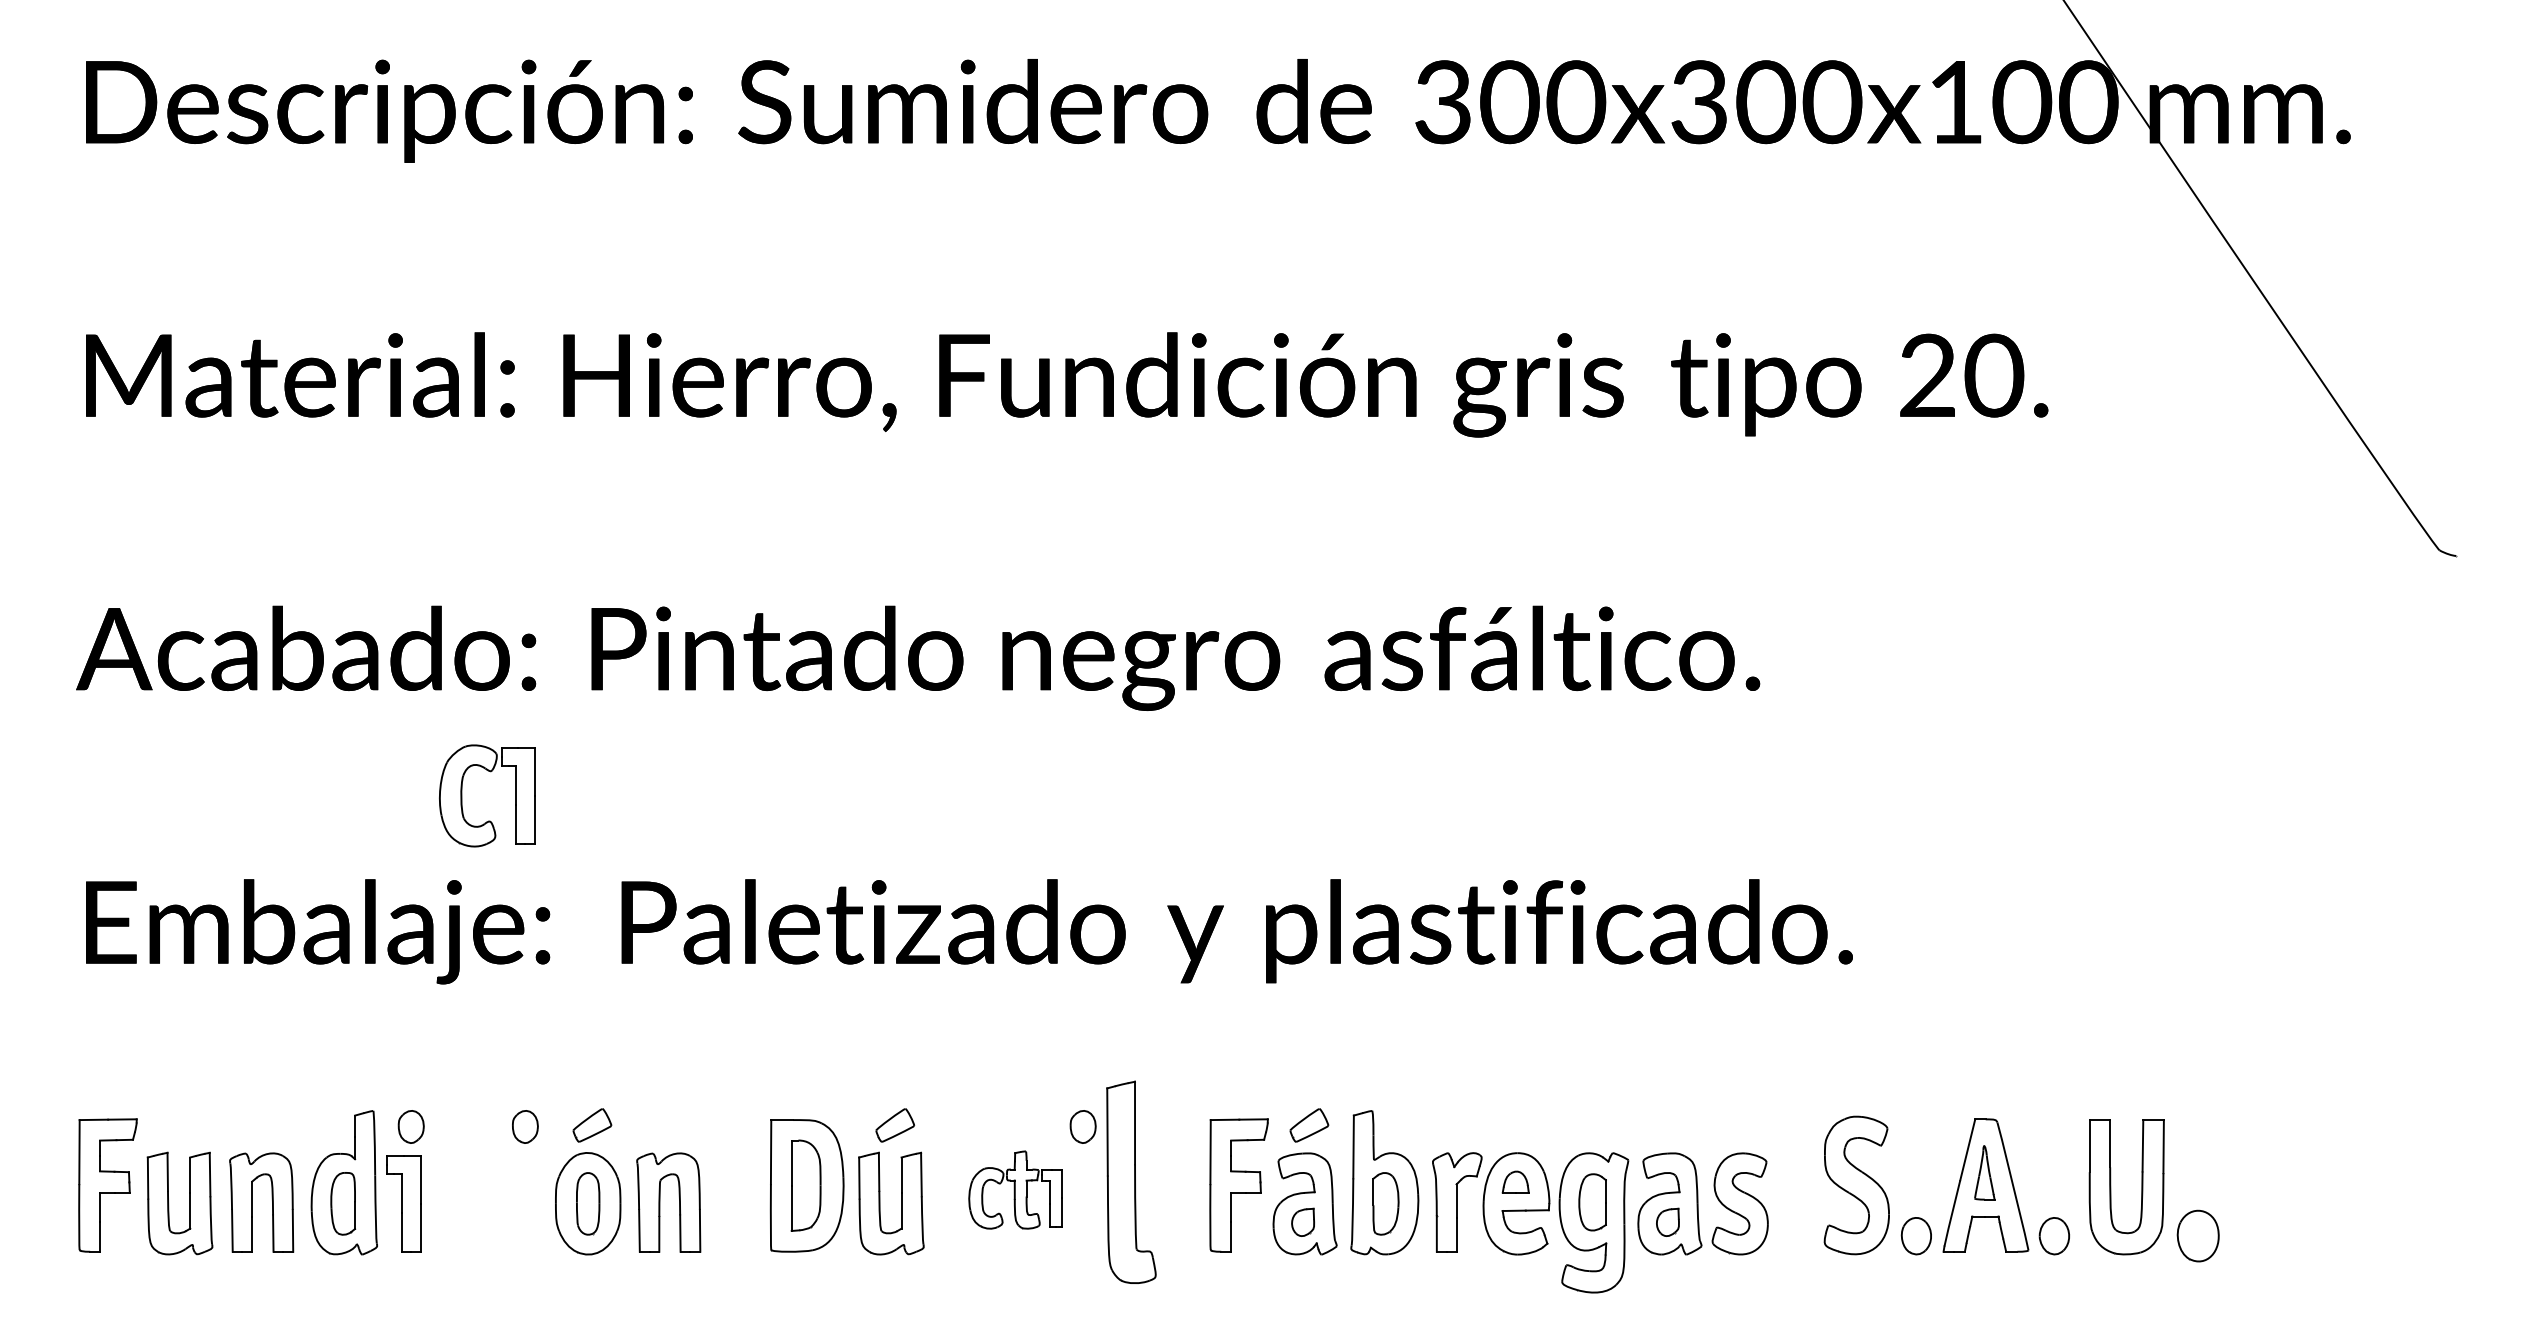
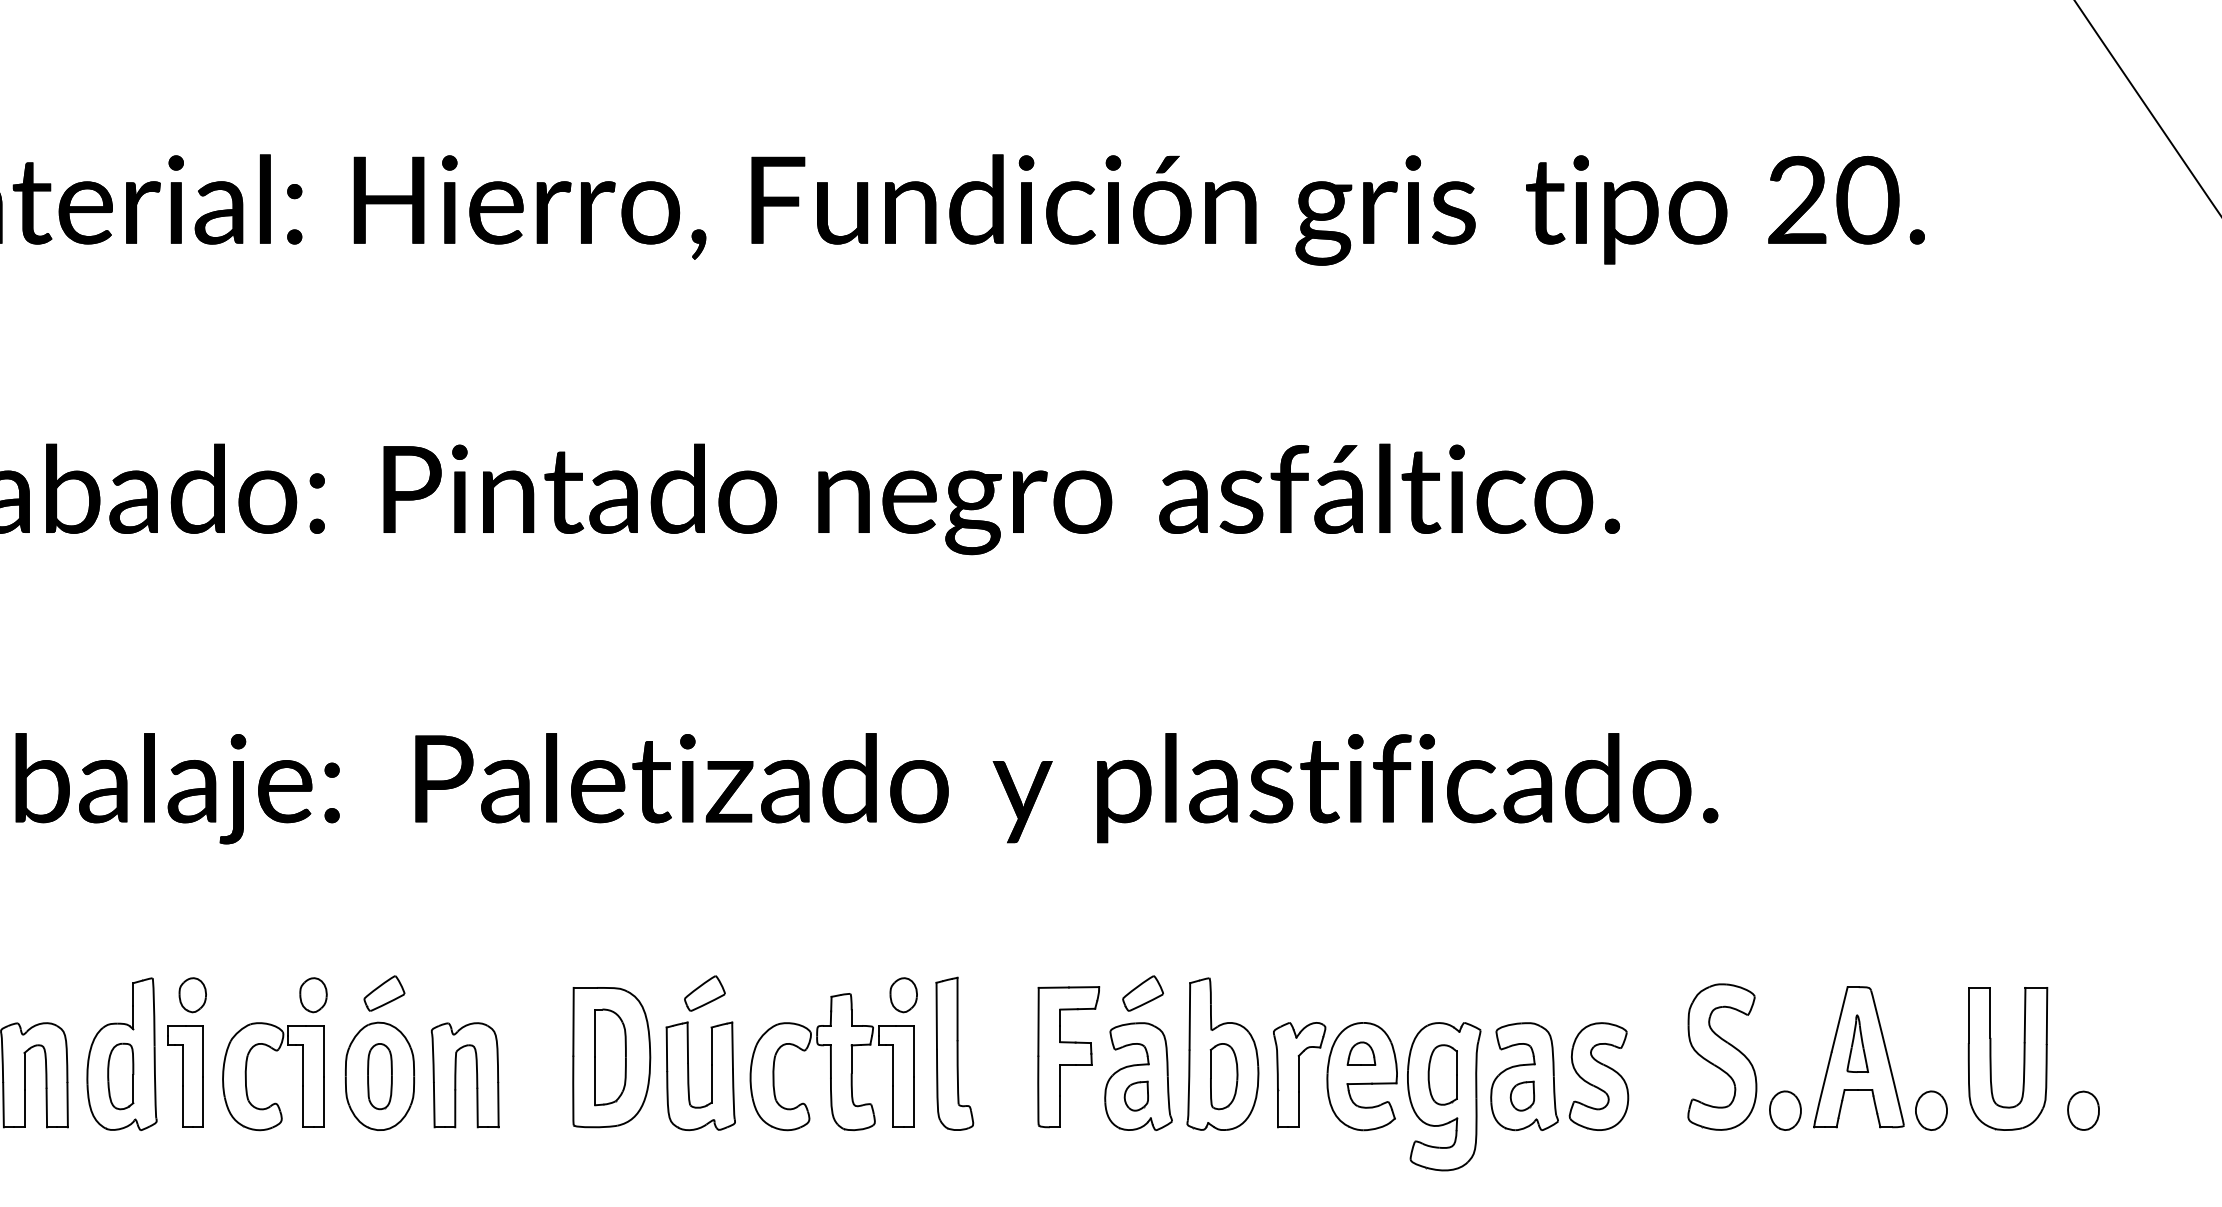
part: (490, 772) -> (276, 1051), moved
part: (1131, 1182) -> (954, 1053), size x0.71
part: (1015, 1189) -> (832, 1061), size x1.67
part: (2197, 1236) -> (2082, 1111), size x0.71

